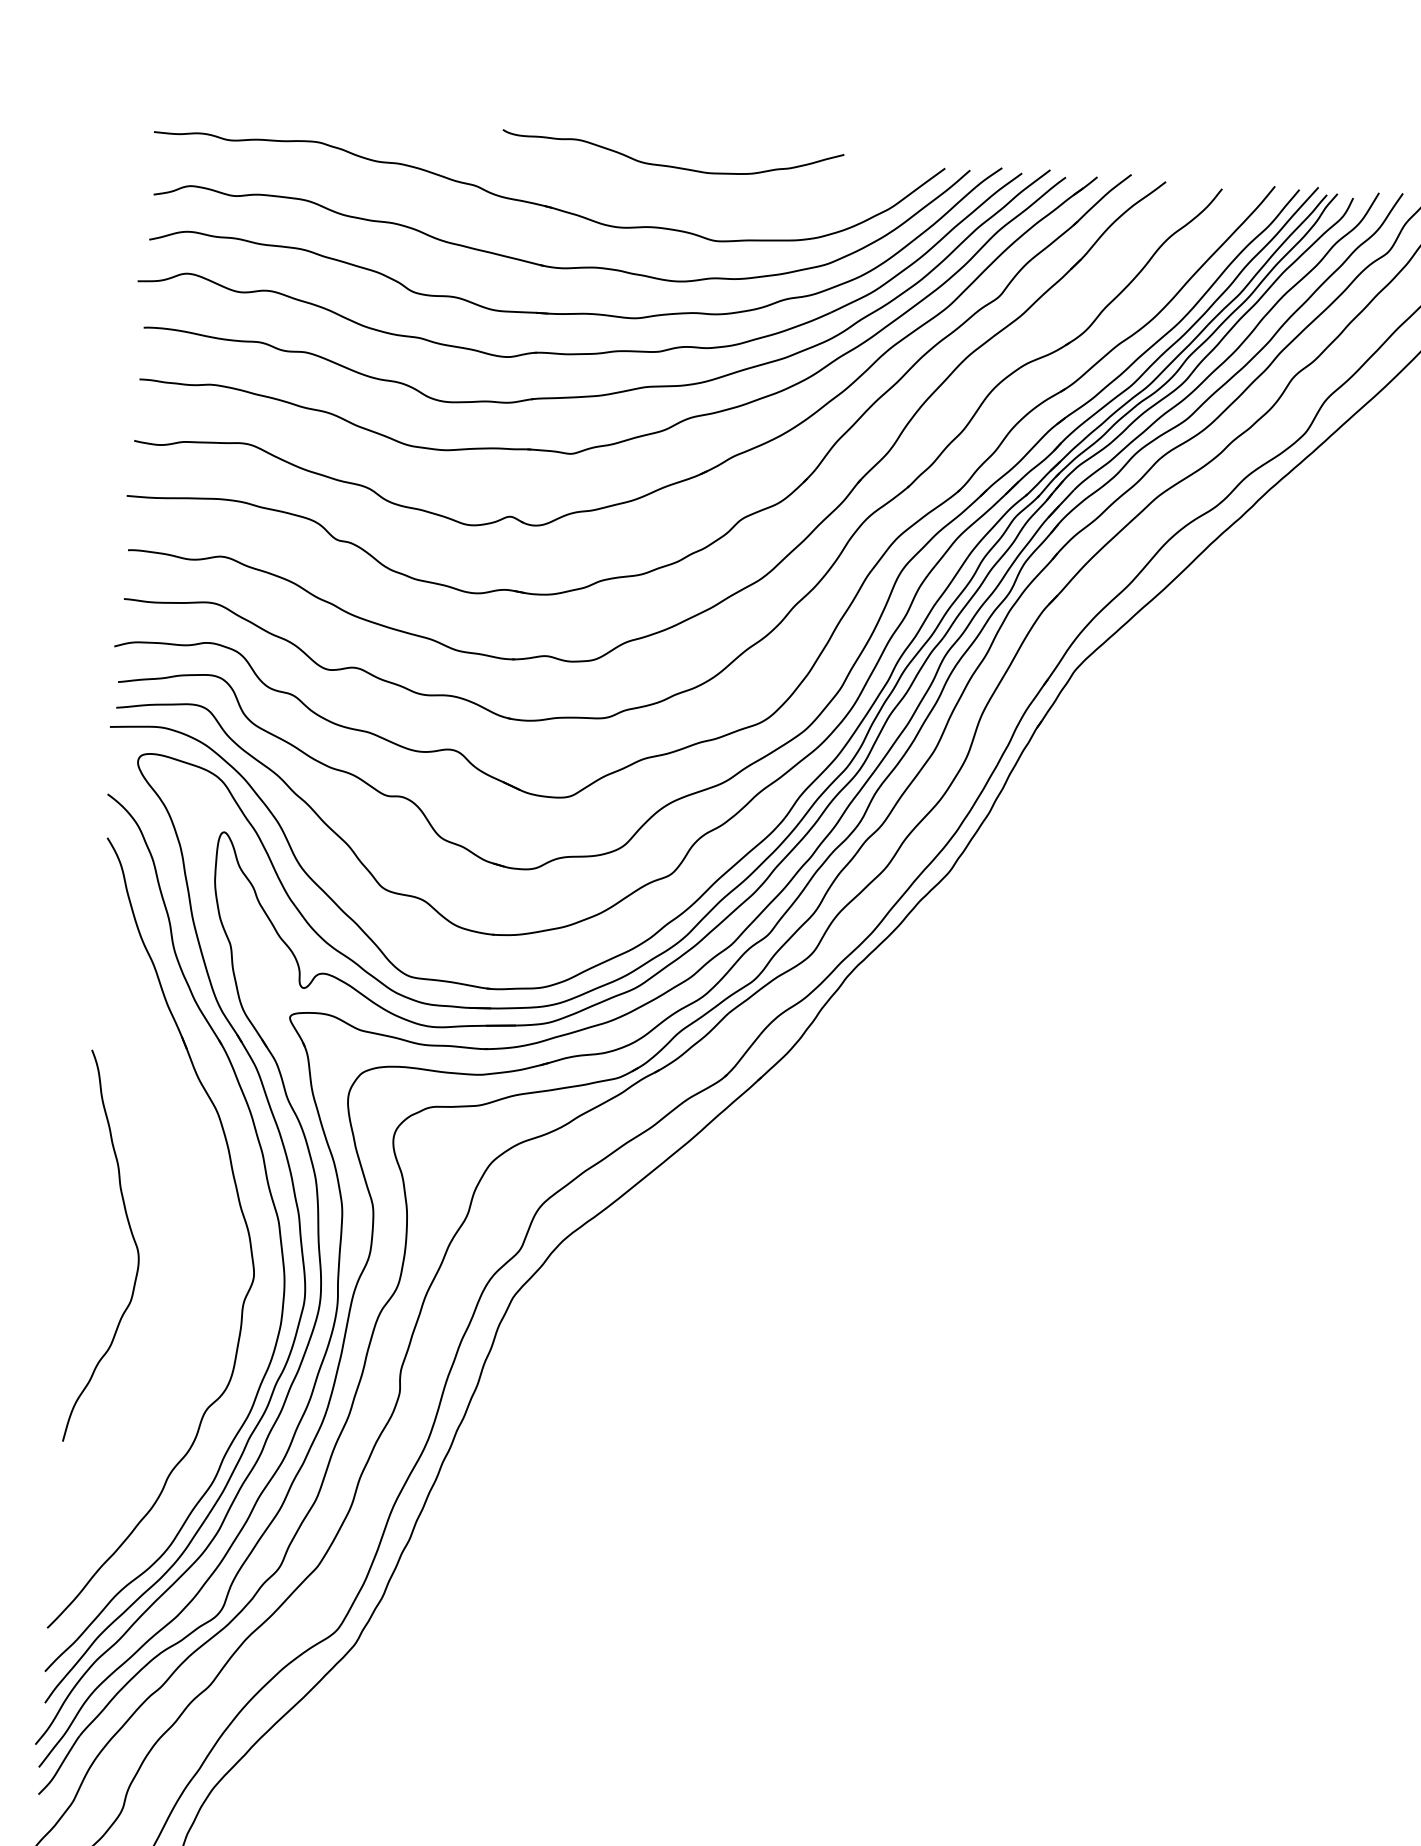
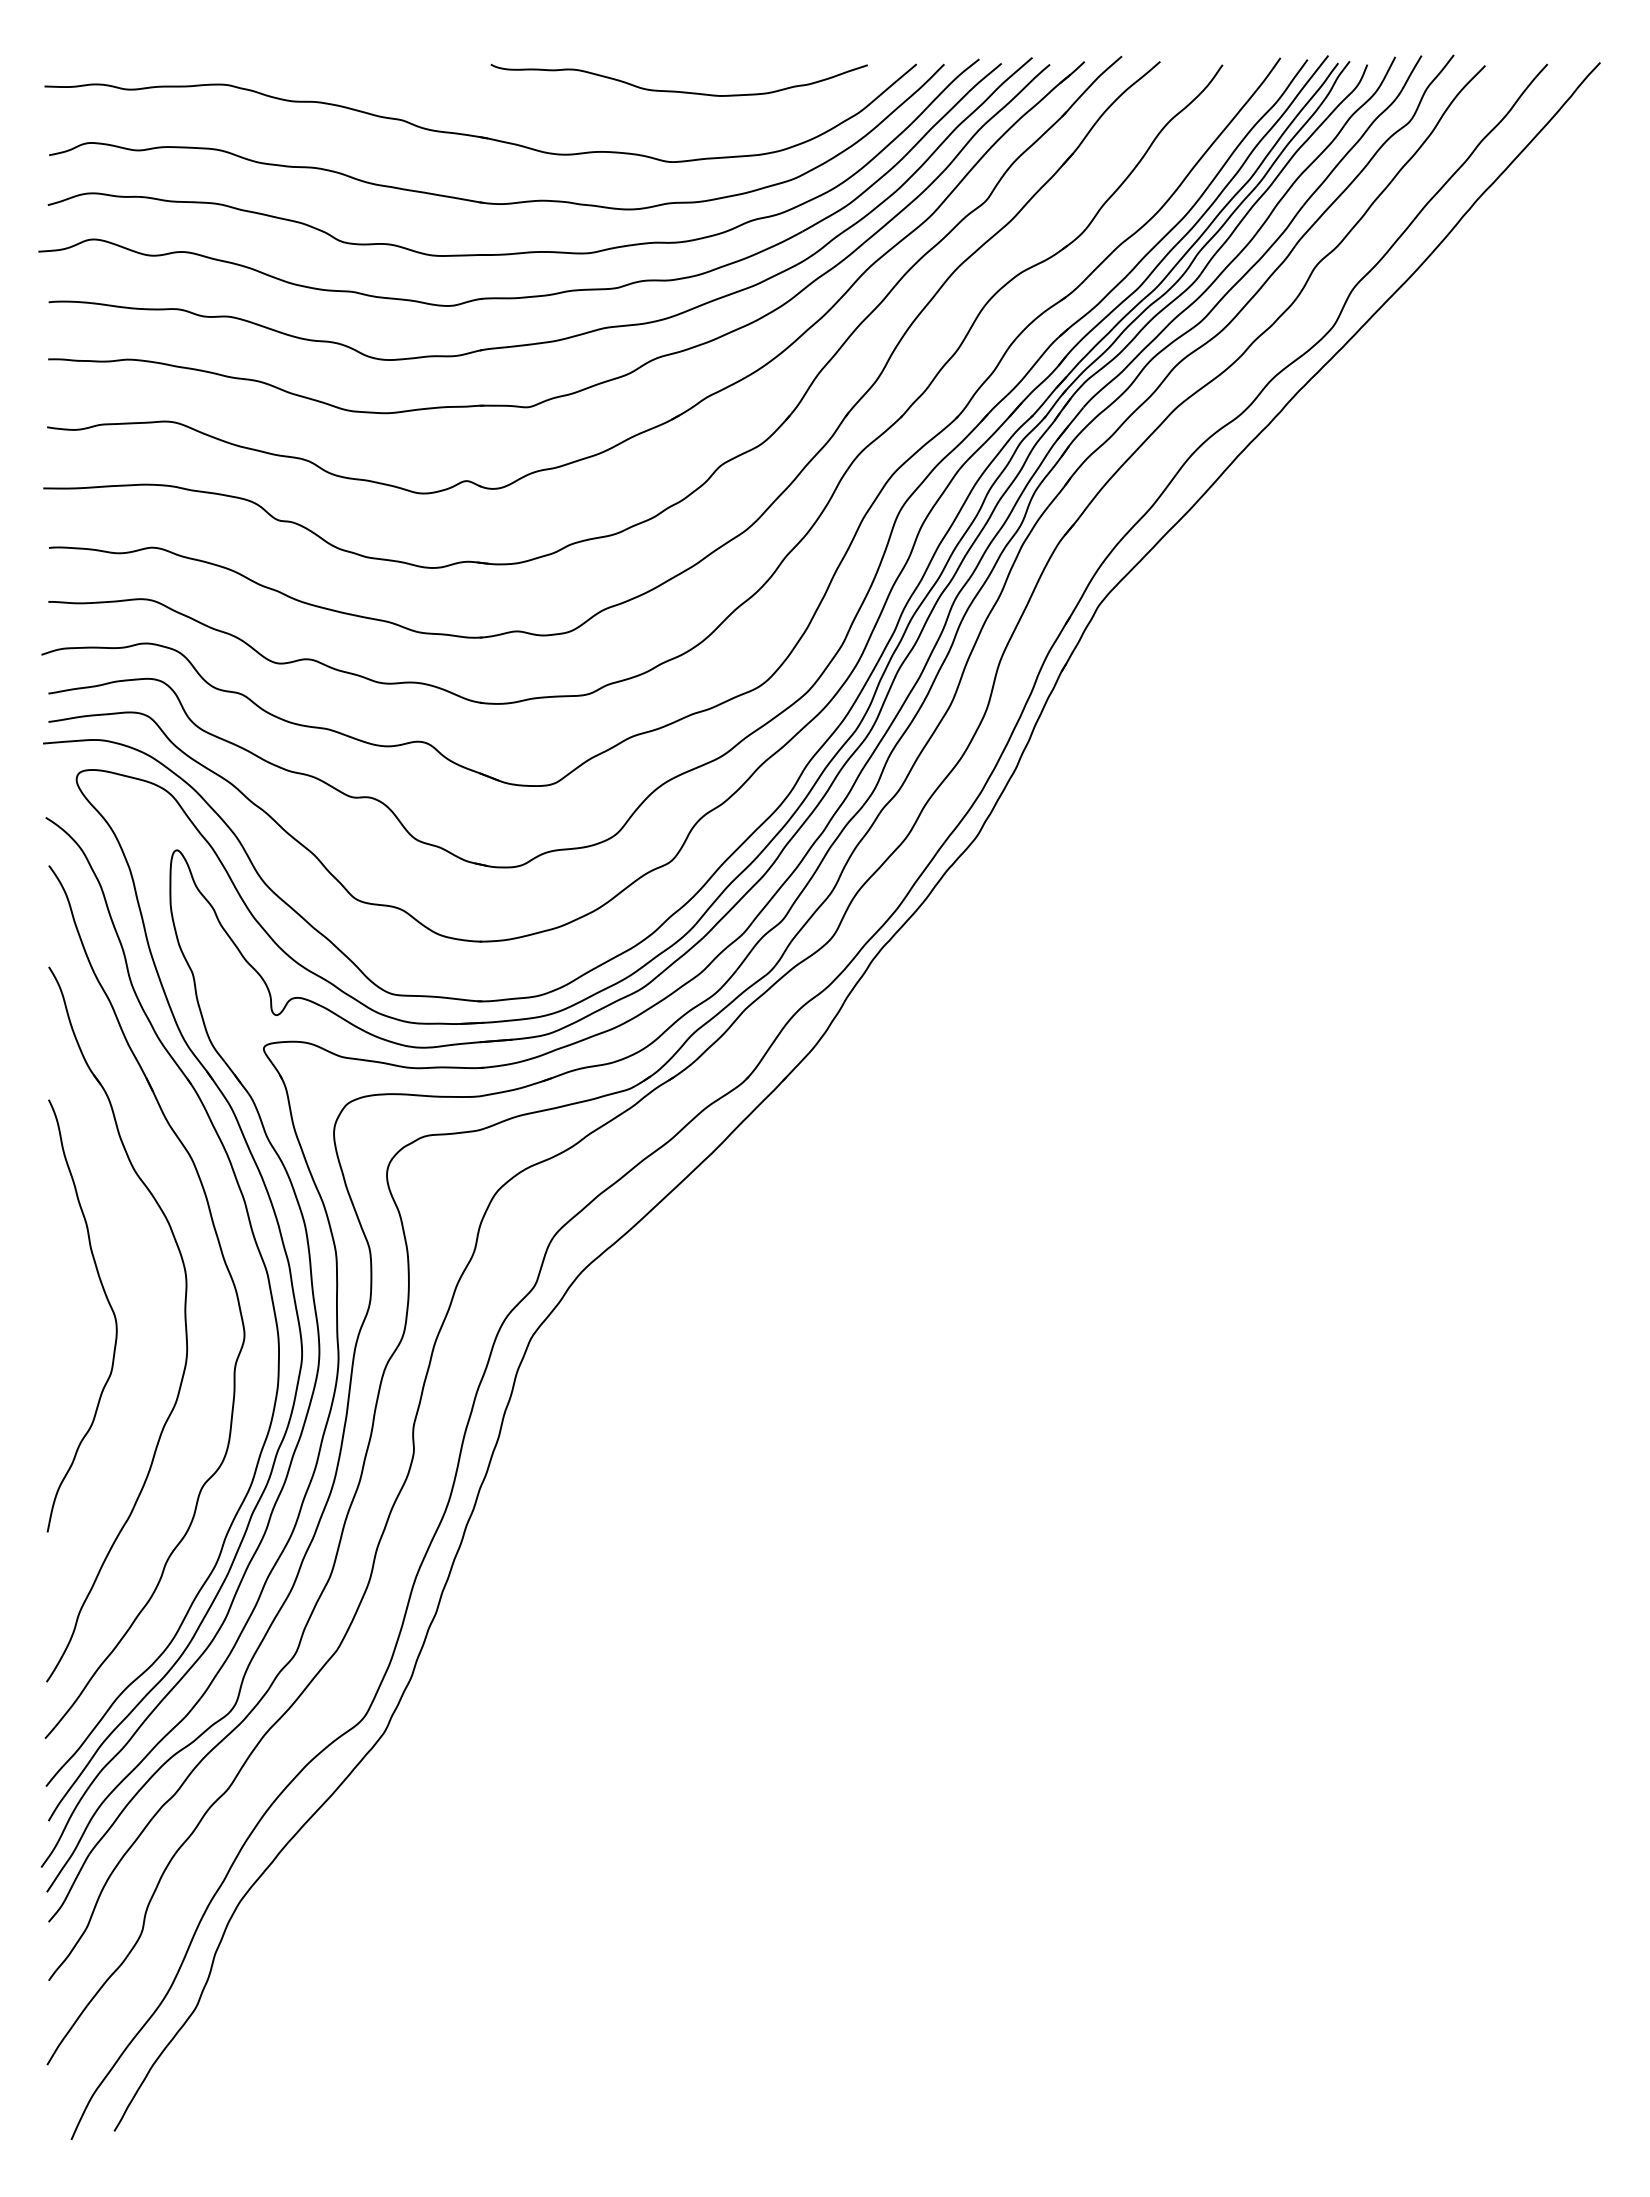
curve: (669, 165) -> (676, 90), moved
part: (200, 1260) -> (184, 1322), added

